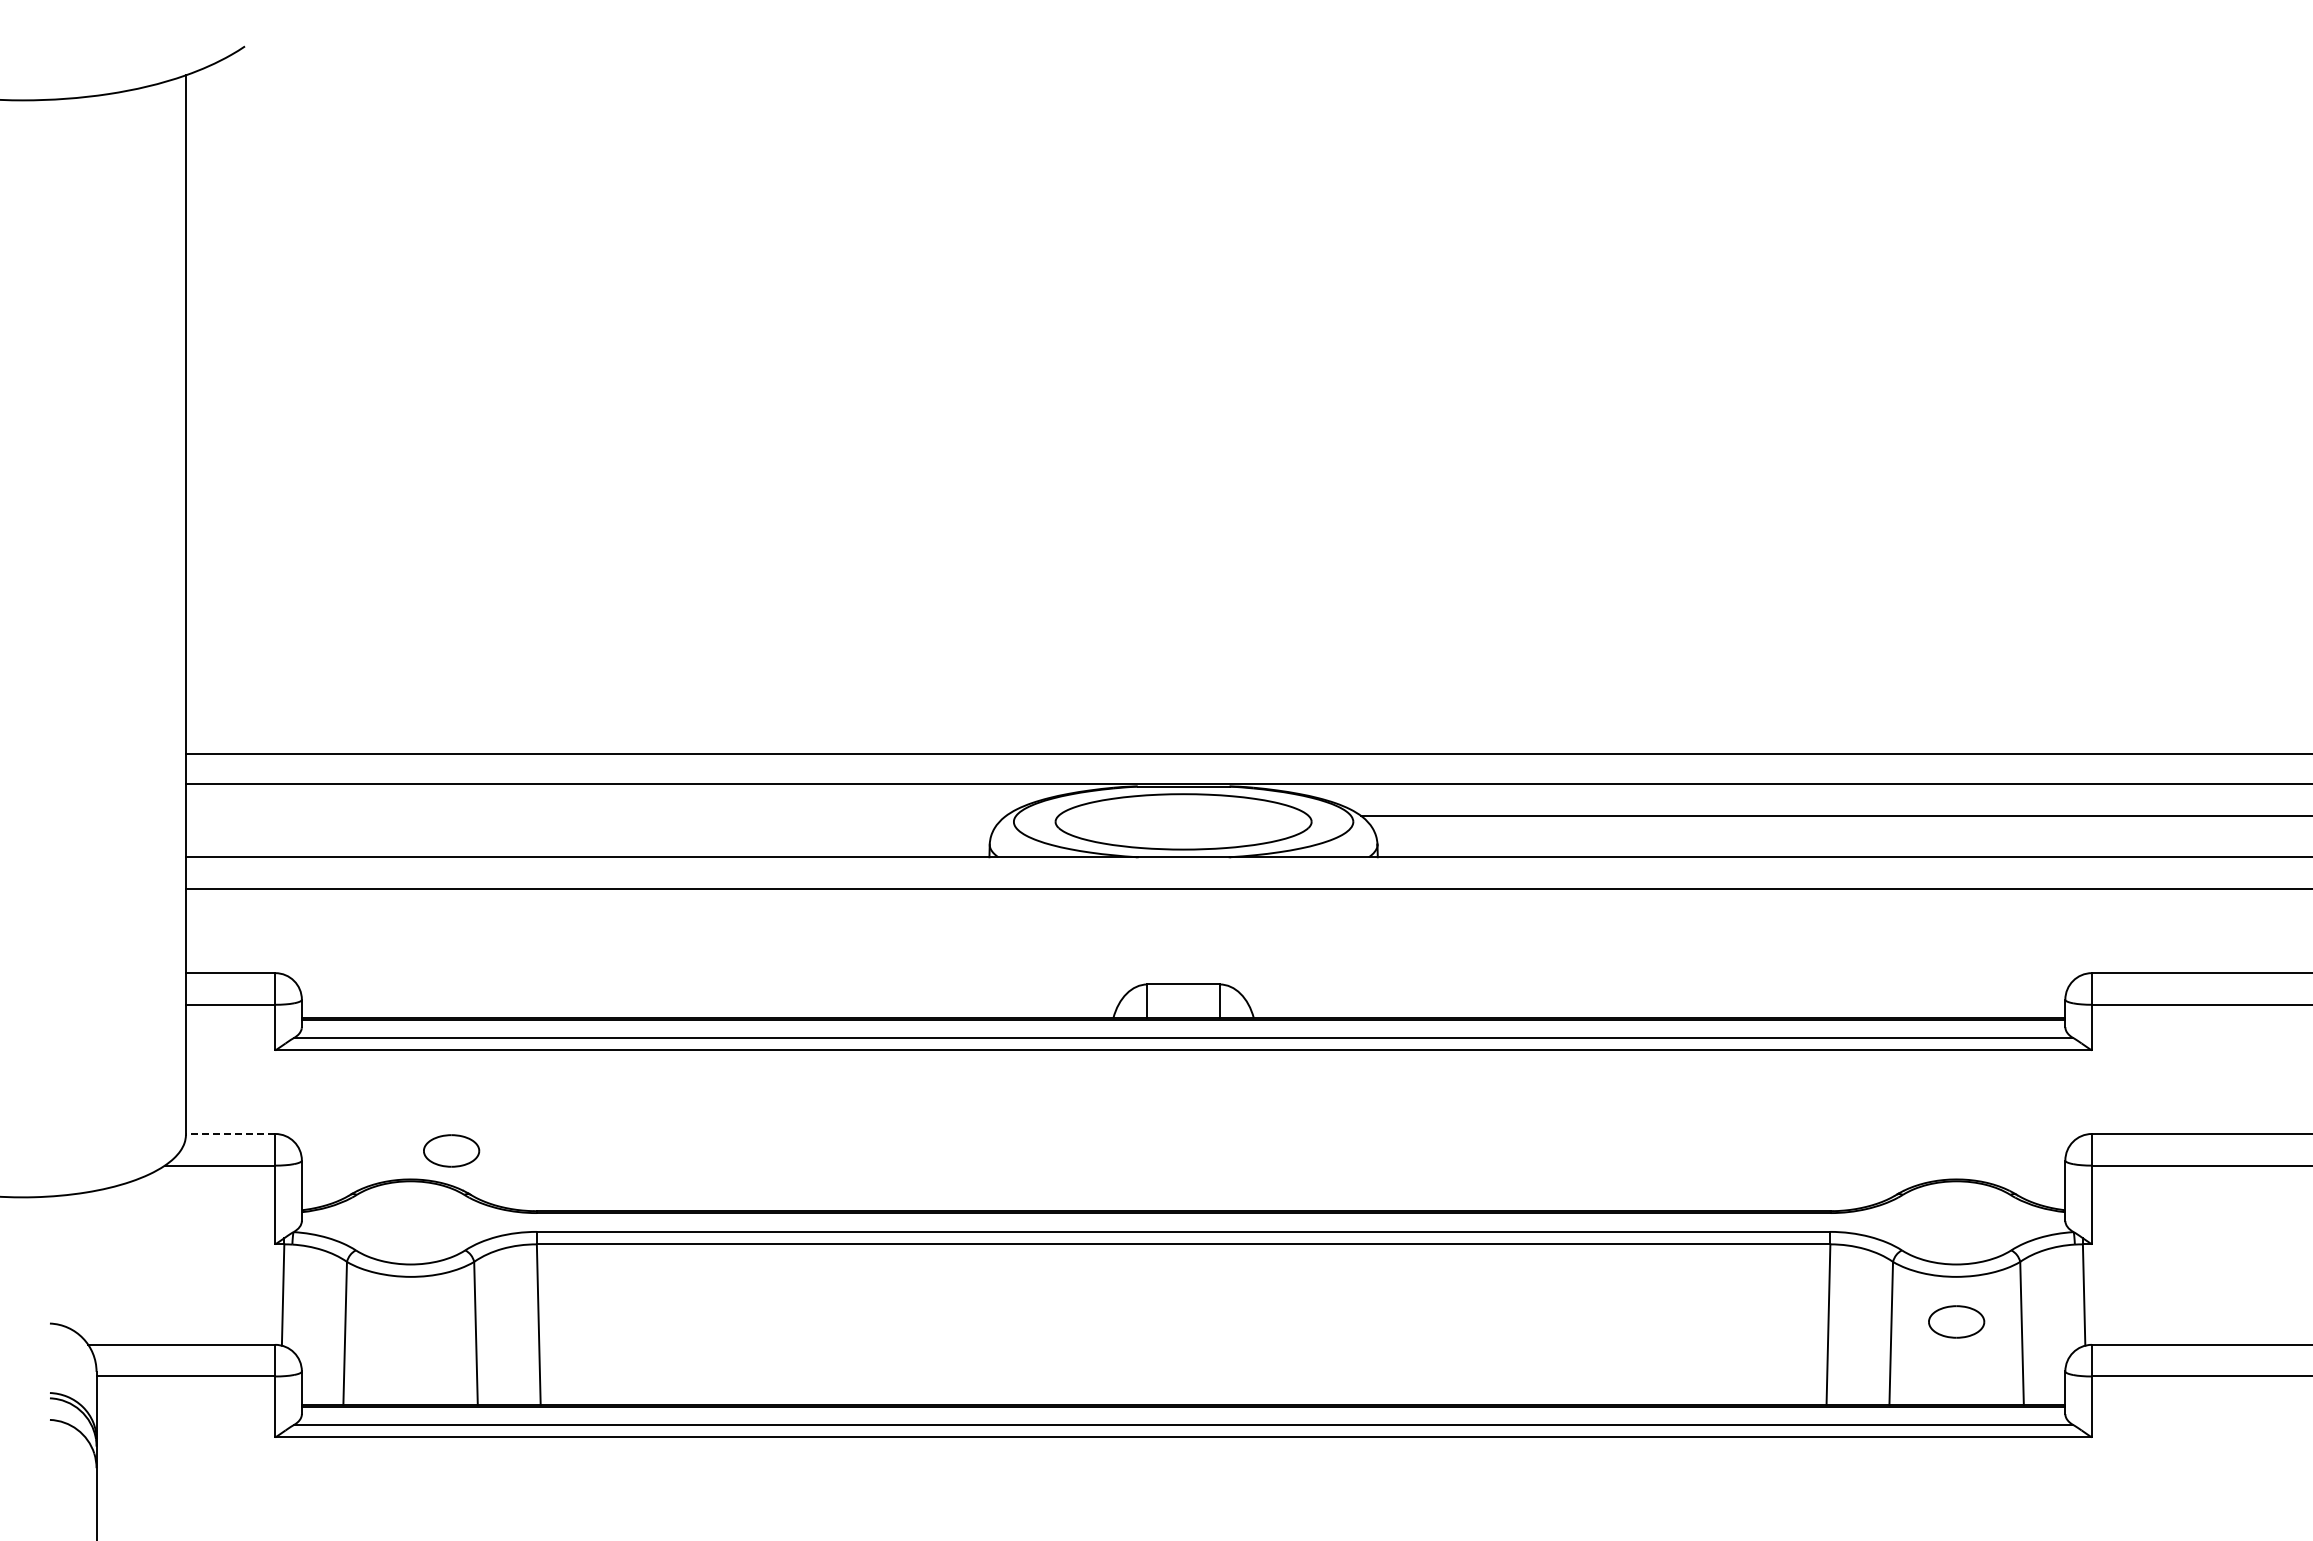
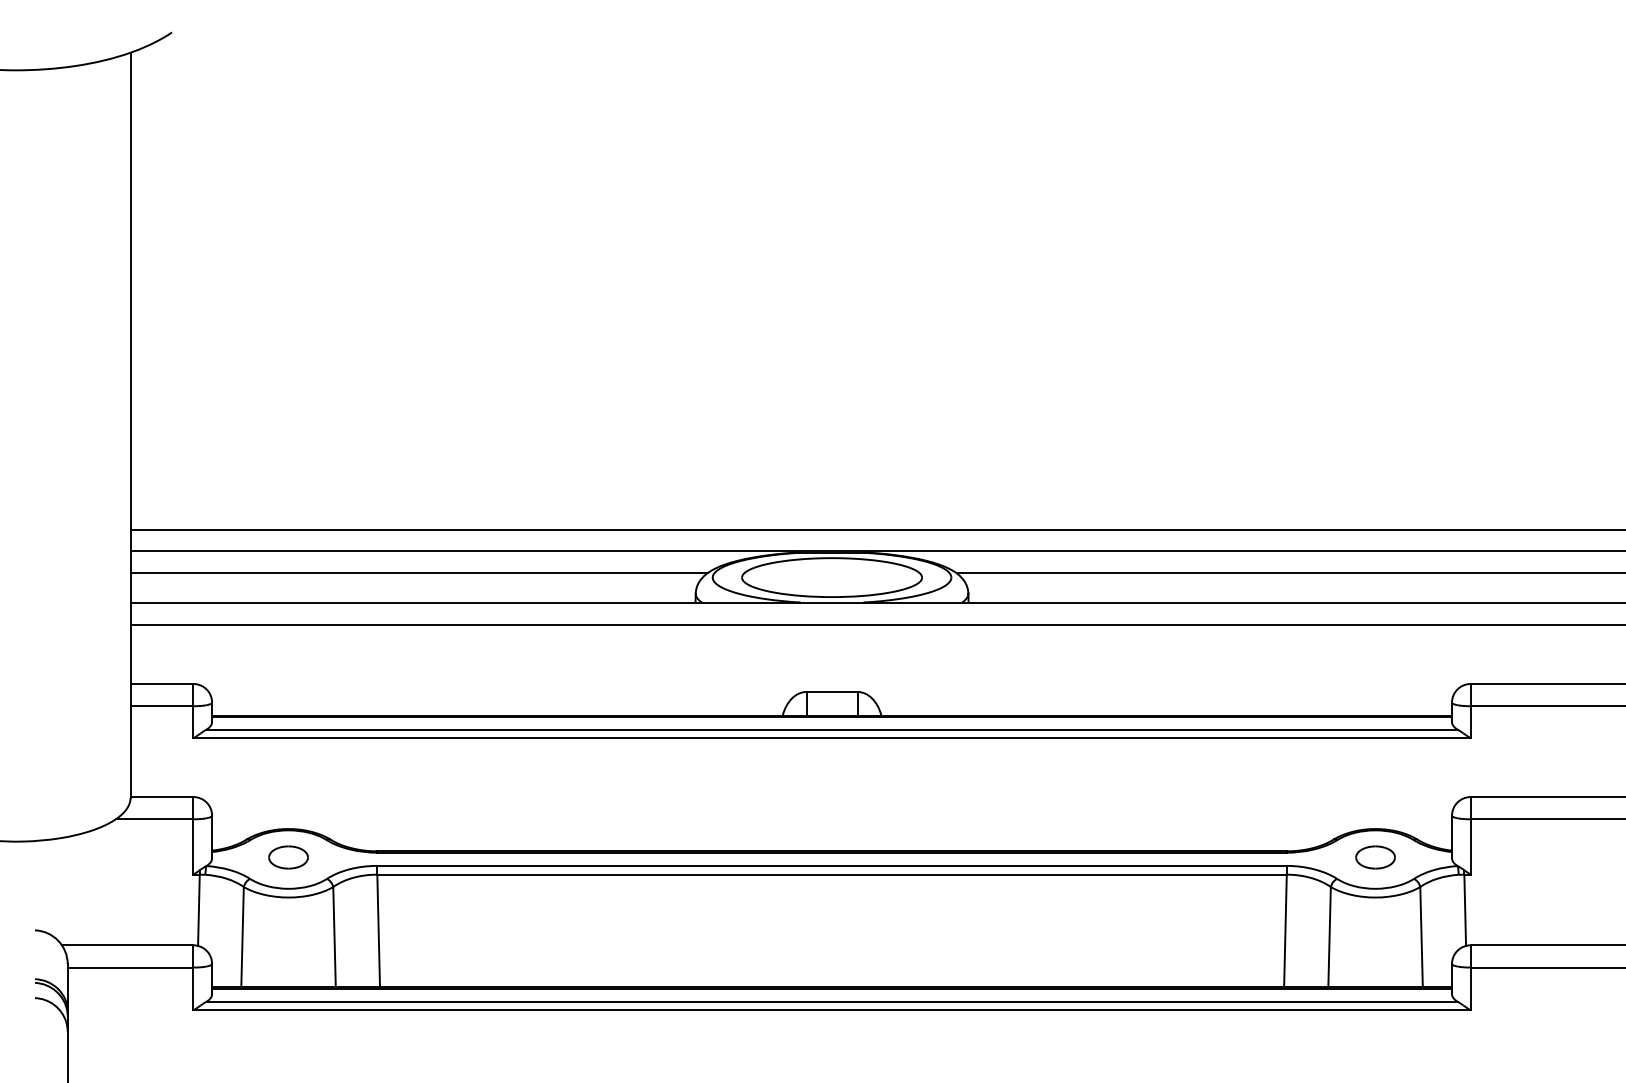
line: (595, 815) -> (418, 573), added
line: (230, 1133) -> (161, 796), dashed -> solid
part: (451, 1150) -> (288, 857), moved
part: (1956, 1321) -> (1375, 857), moved

